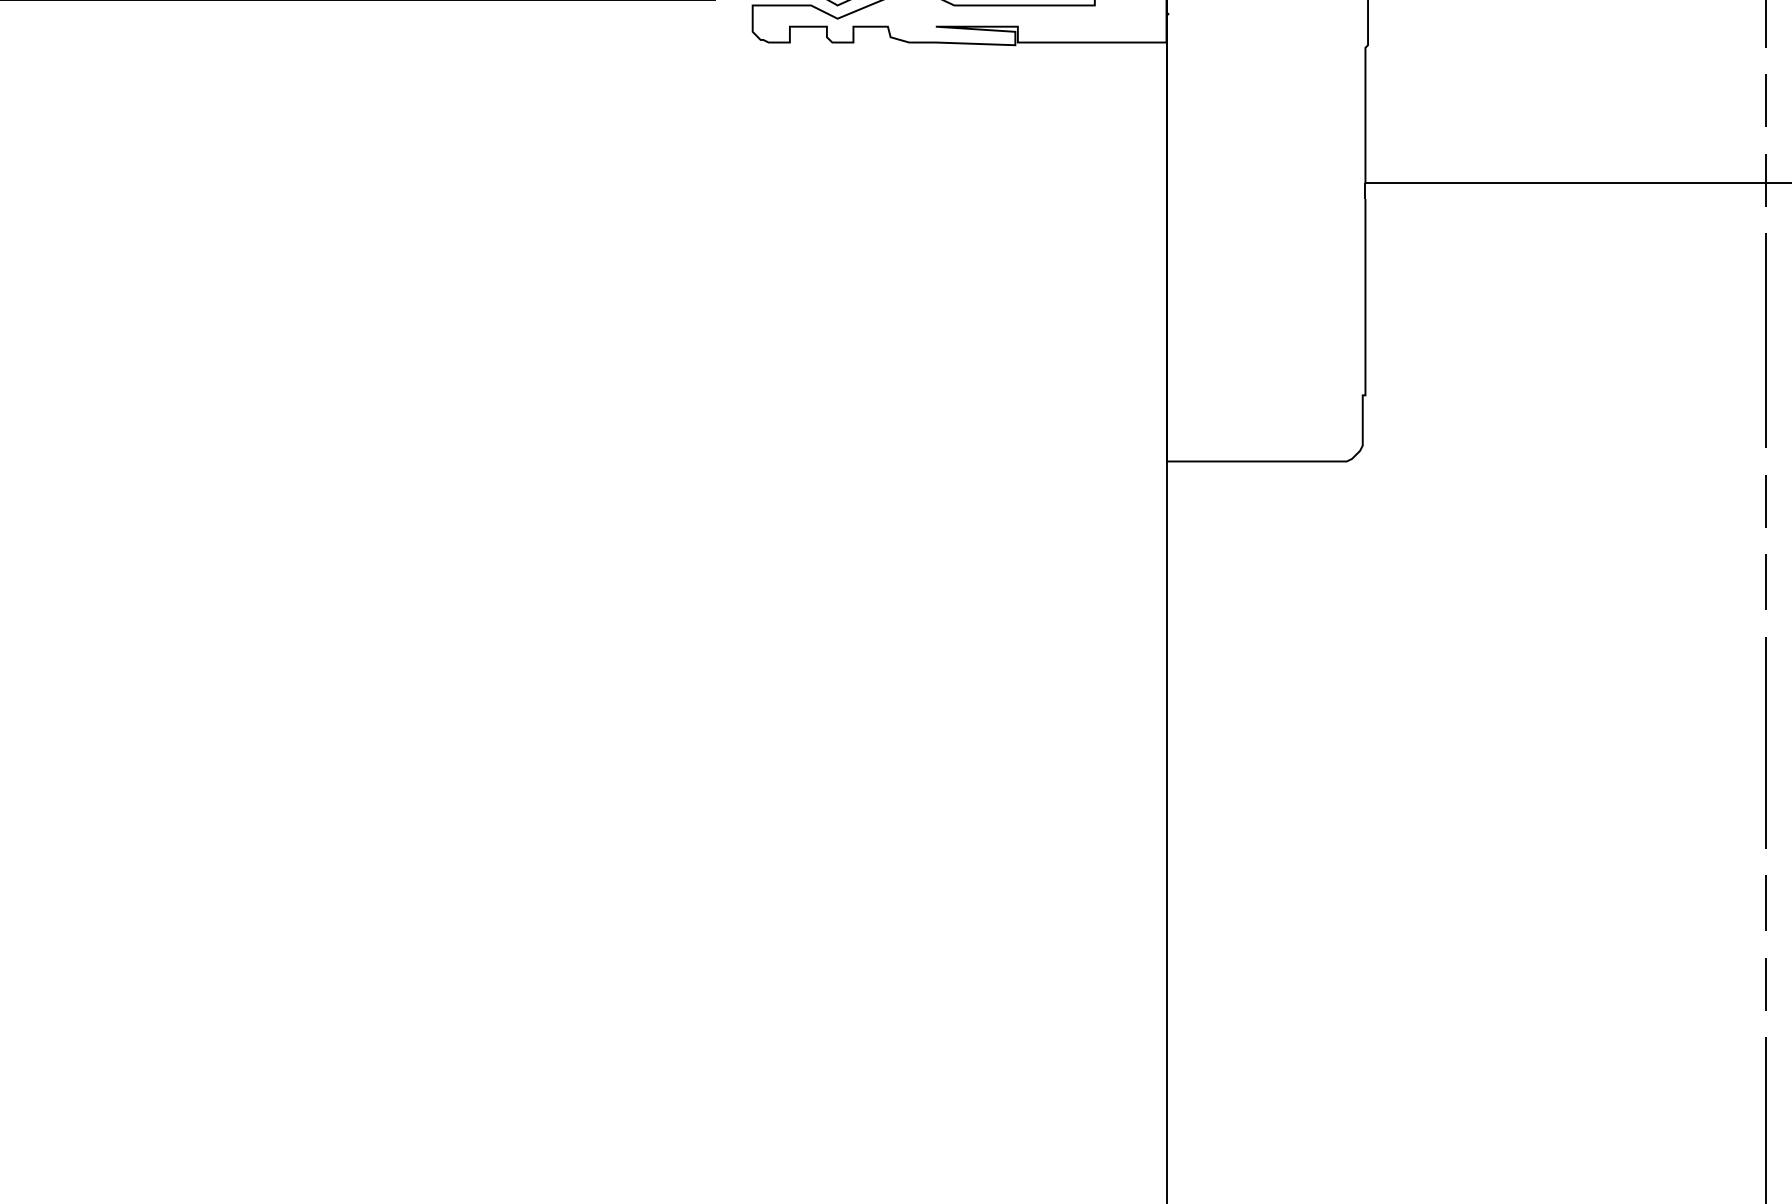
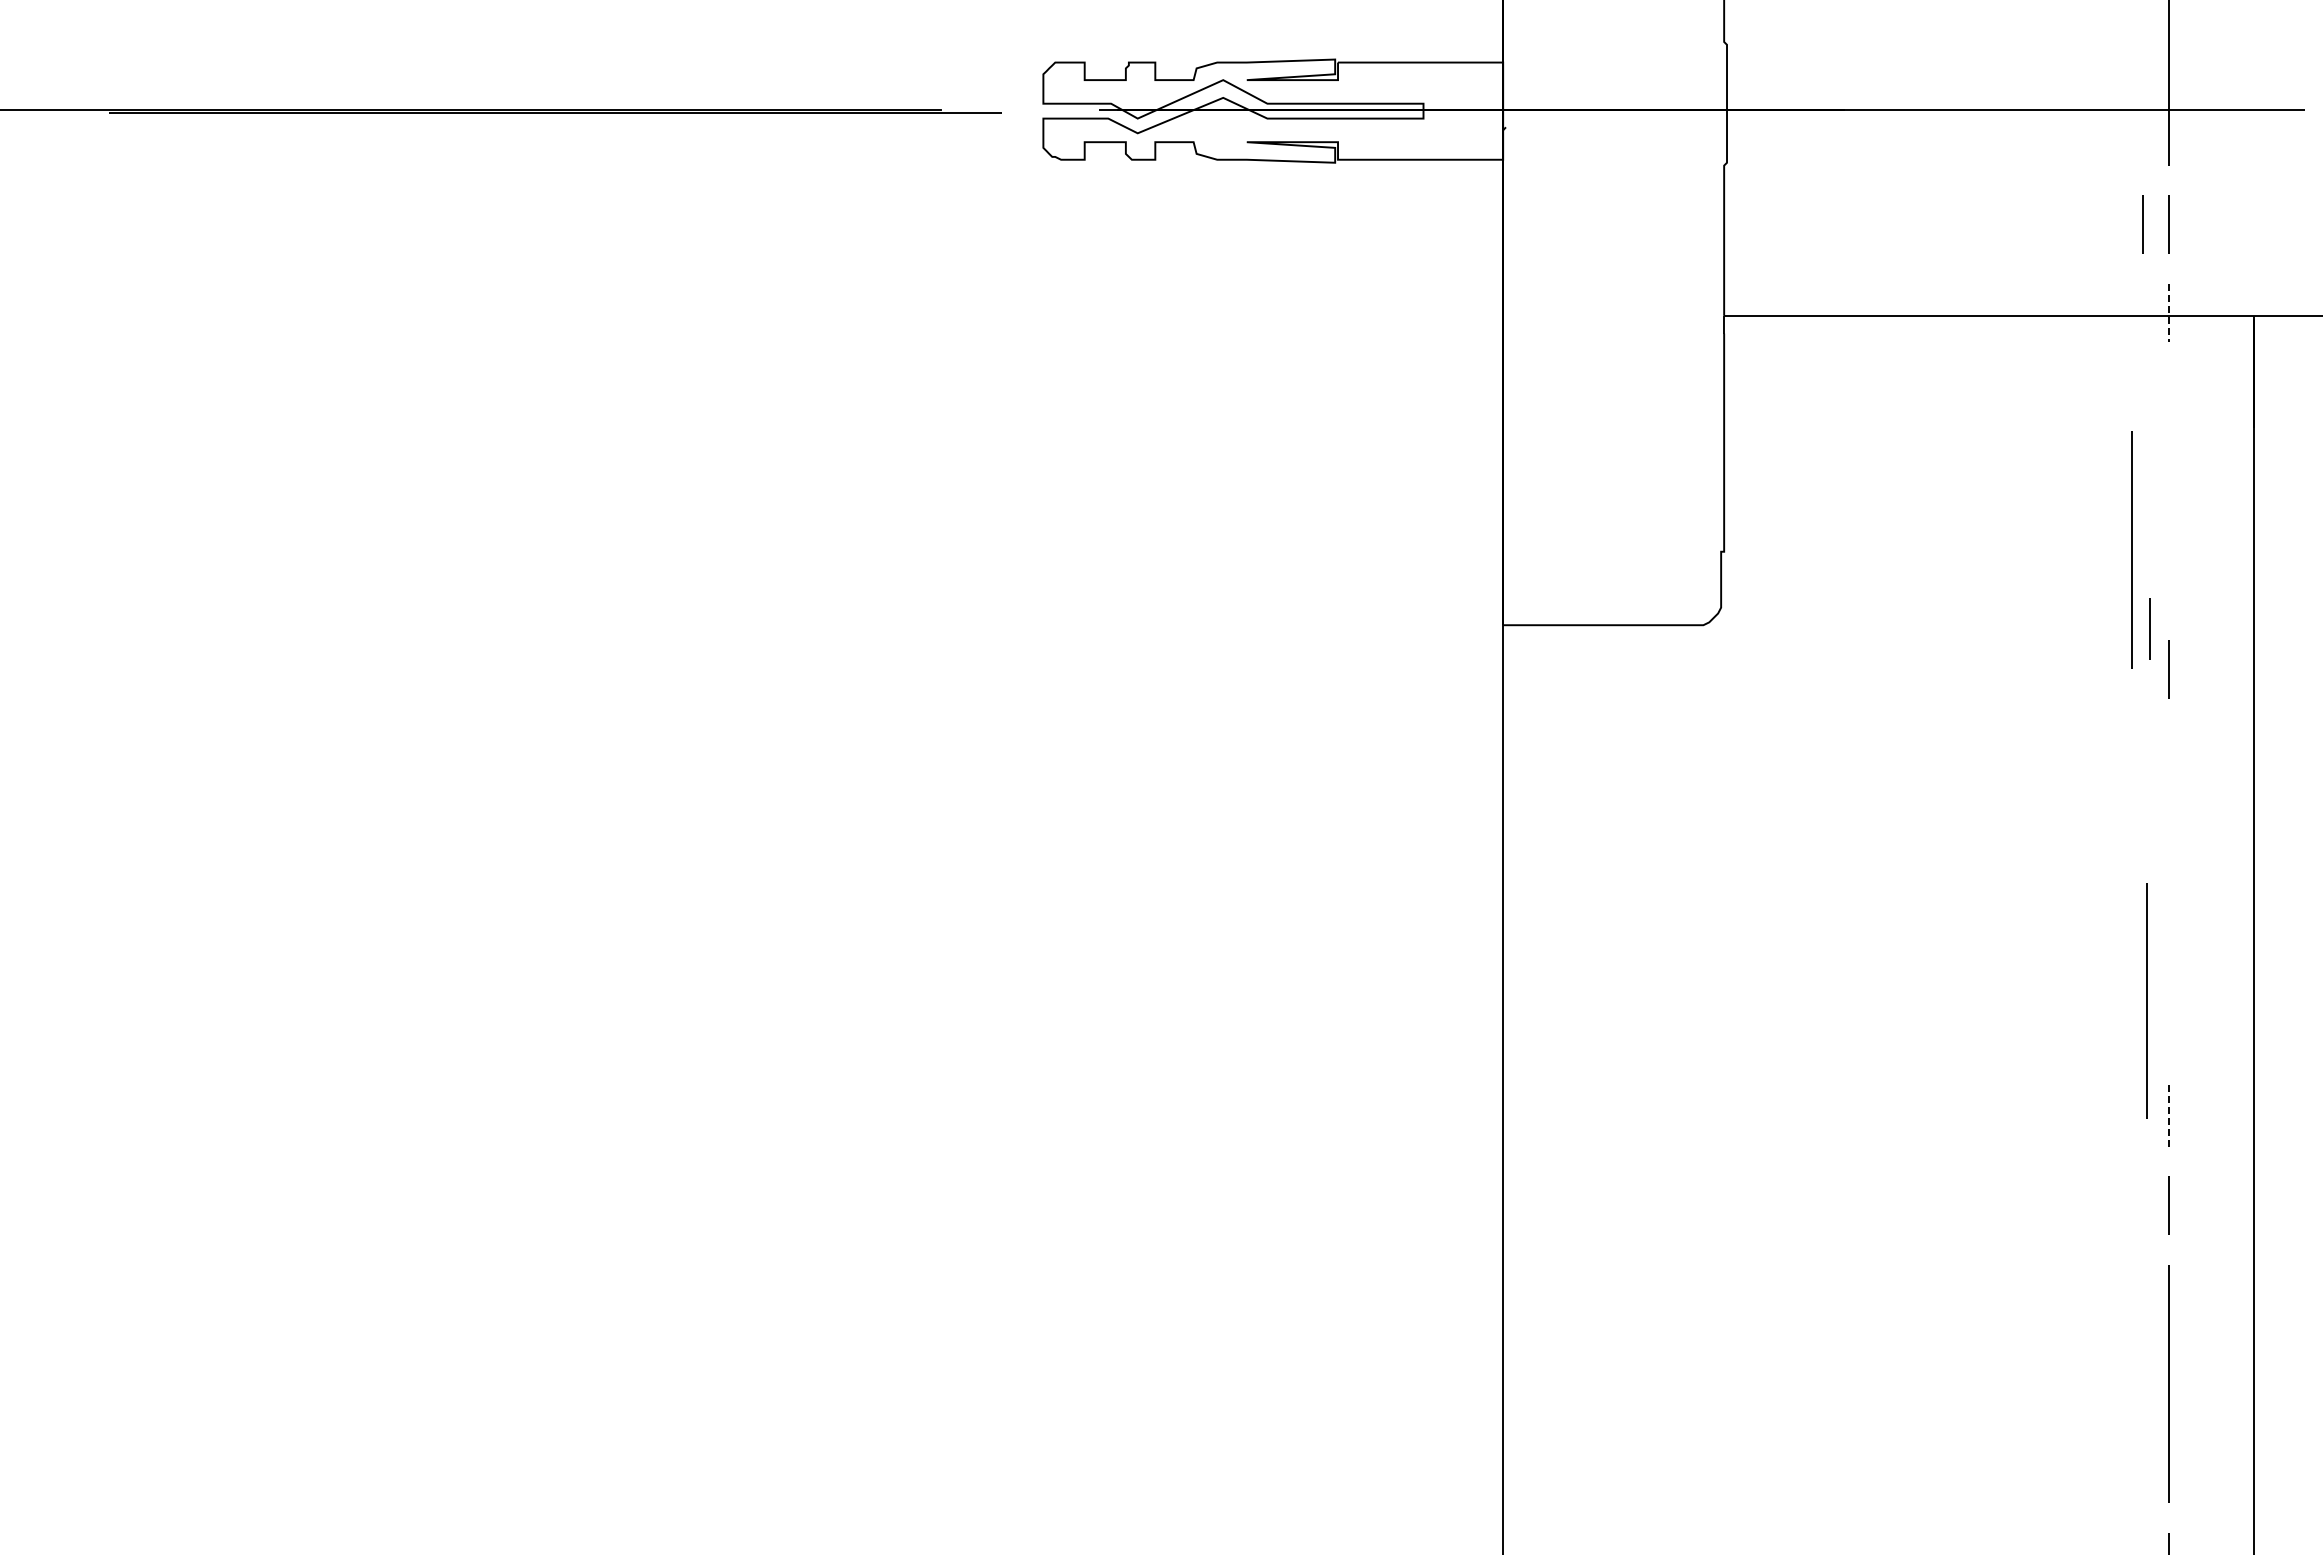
line: (1742, 100) -> (2142, 224), added
line: (1766, 180) -> (2169, 313), solid -> dashed
line: (1765, 340) -> (2131, 549), moved
line: (1765, 581) -> (2149, 628), moved
line: (1765, 742) -> (2146, 1000), moved
line: (1766, 902) -> (2169, 1115), solid -> dashed

